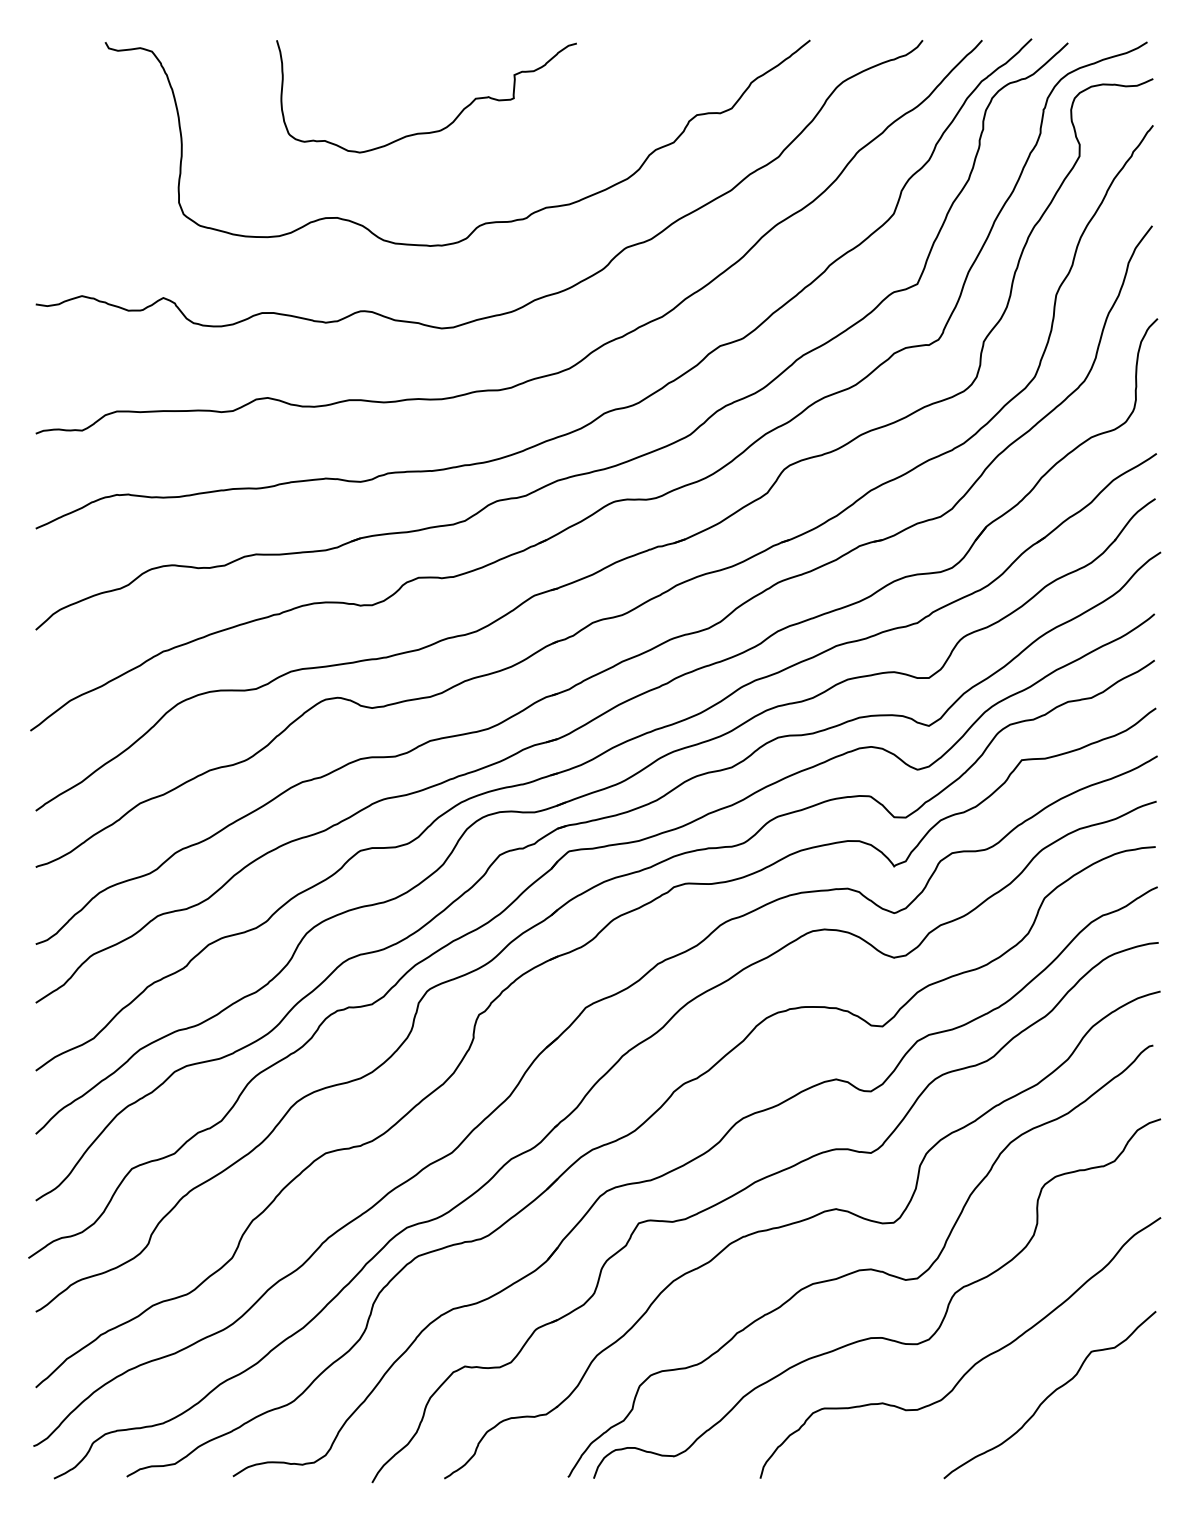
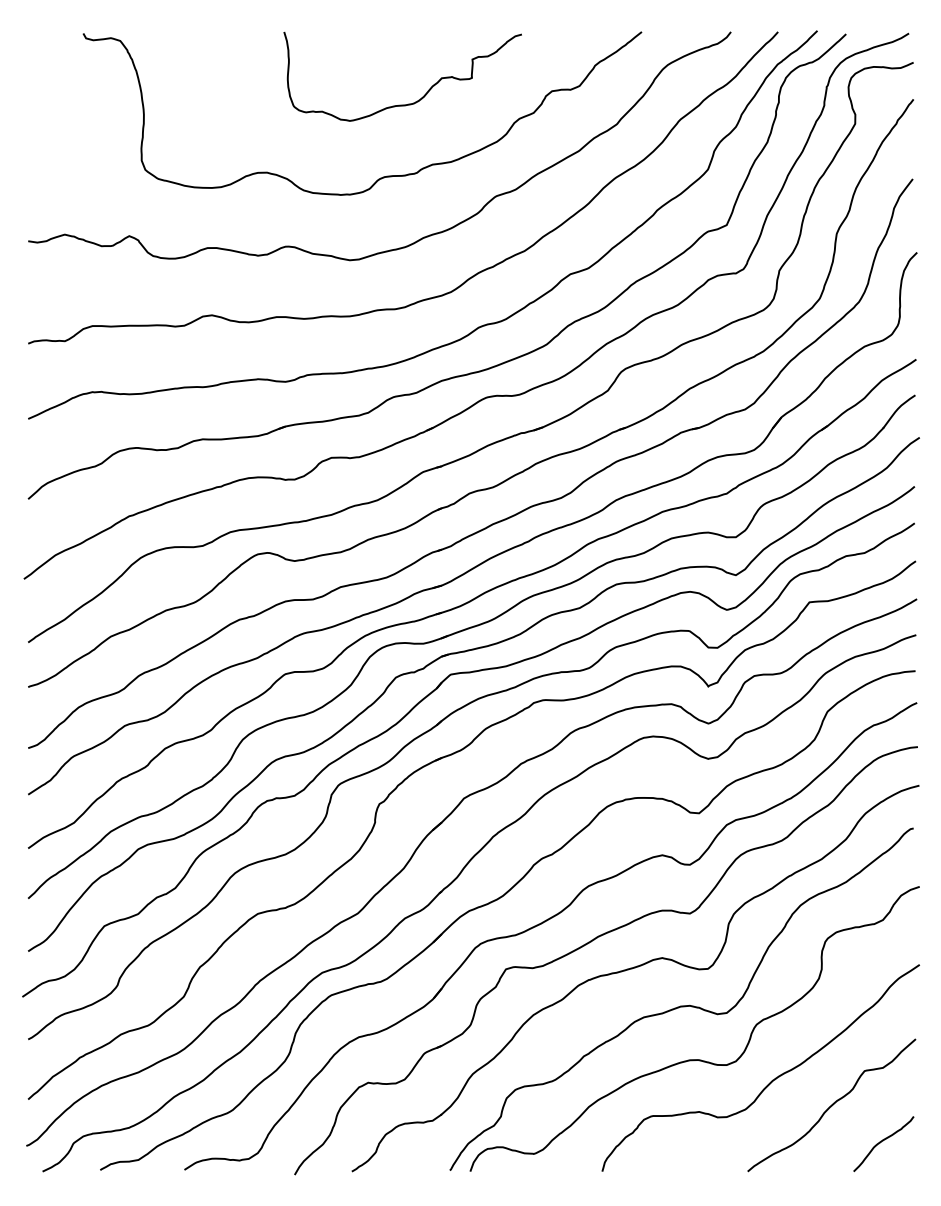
curve: (433, 130) -> (408, 103), moved
curve: (1112, 1441) -> (881, 1142), added

